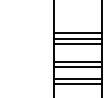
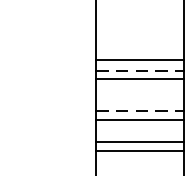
line: (78, 39) -> (140, 70), solid -> dashed
line: (78, 61) -> (140, 110), solid -> dashed

